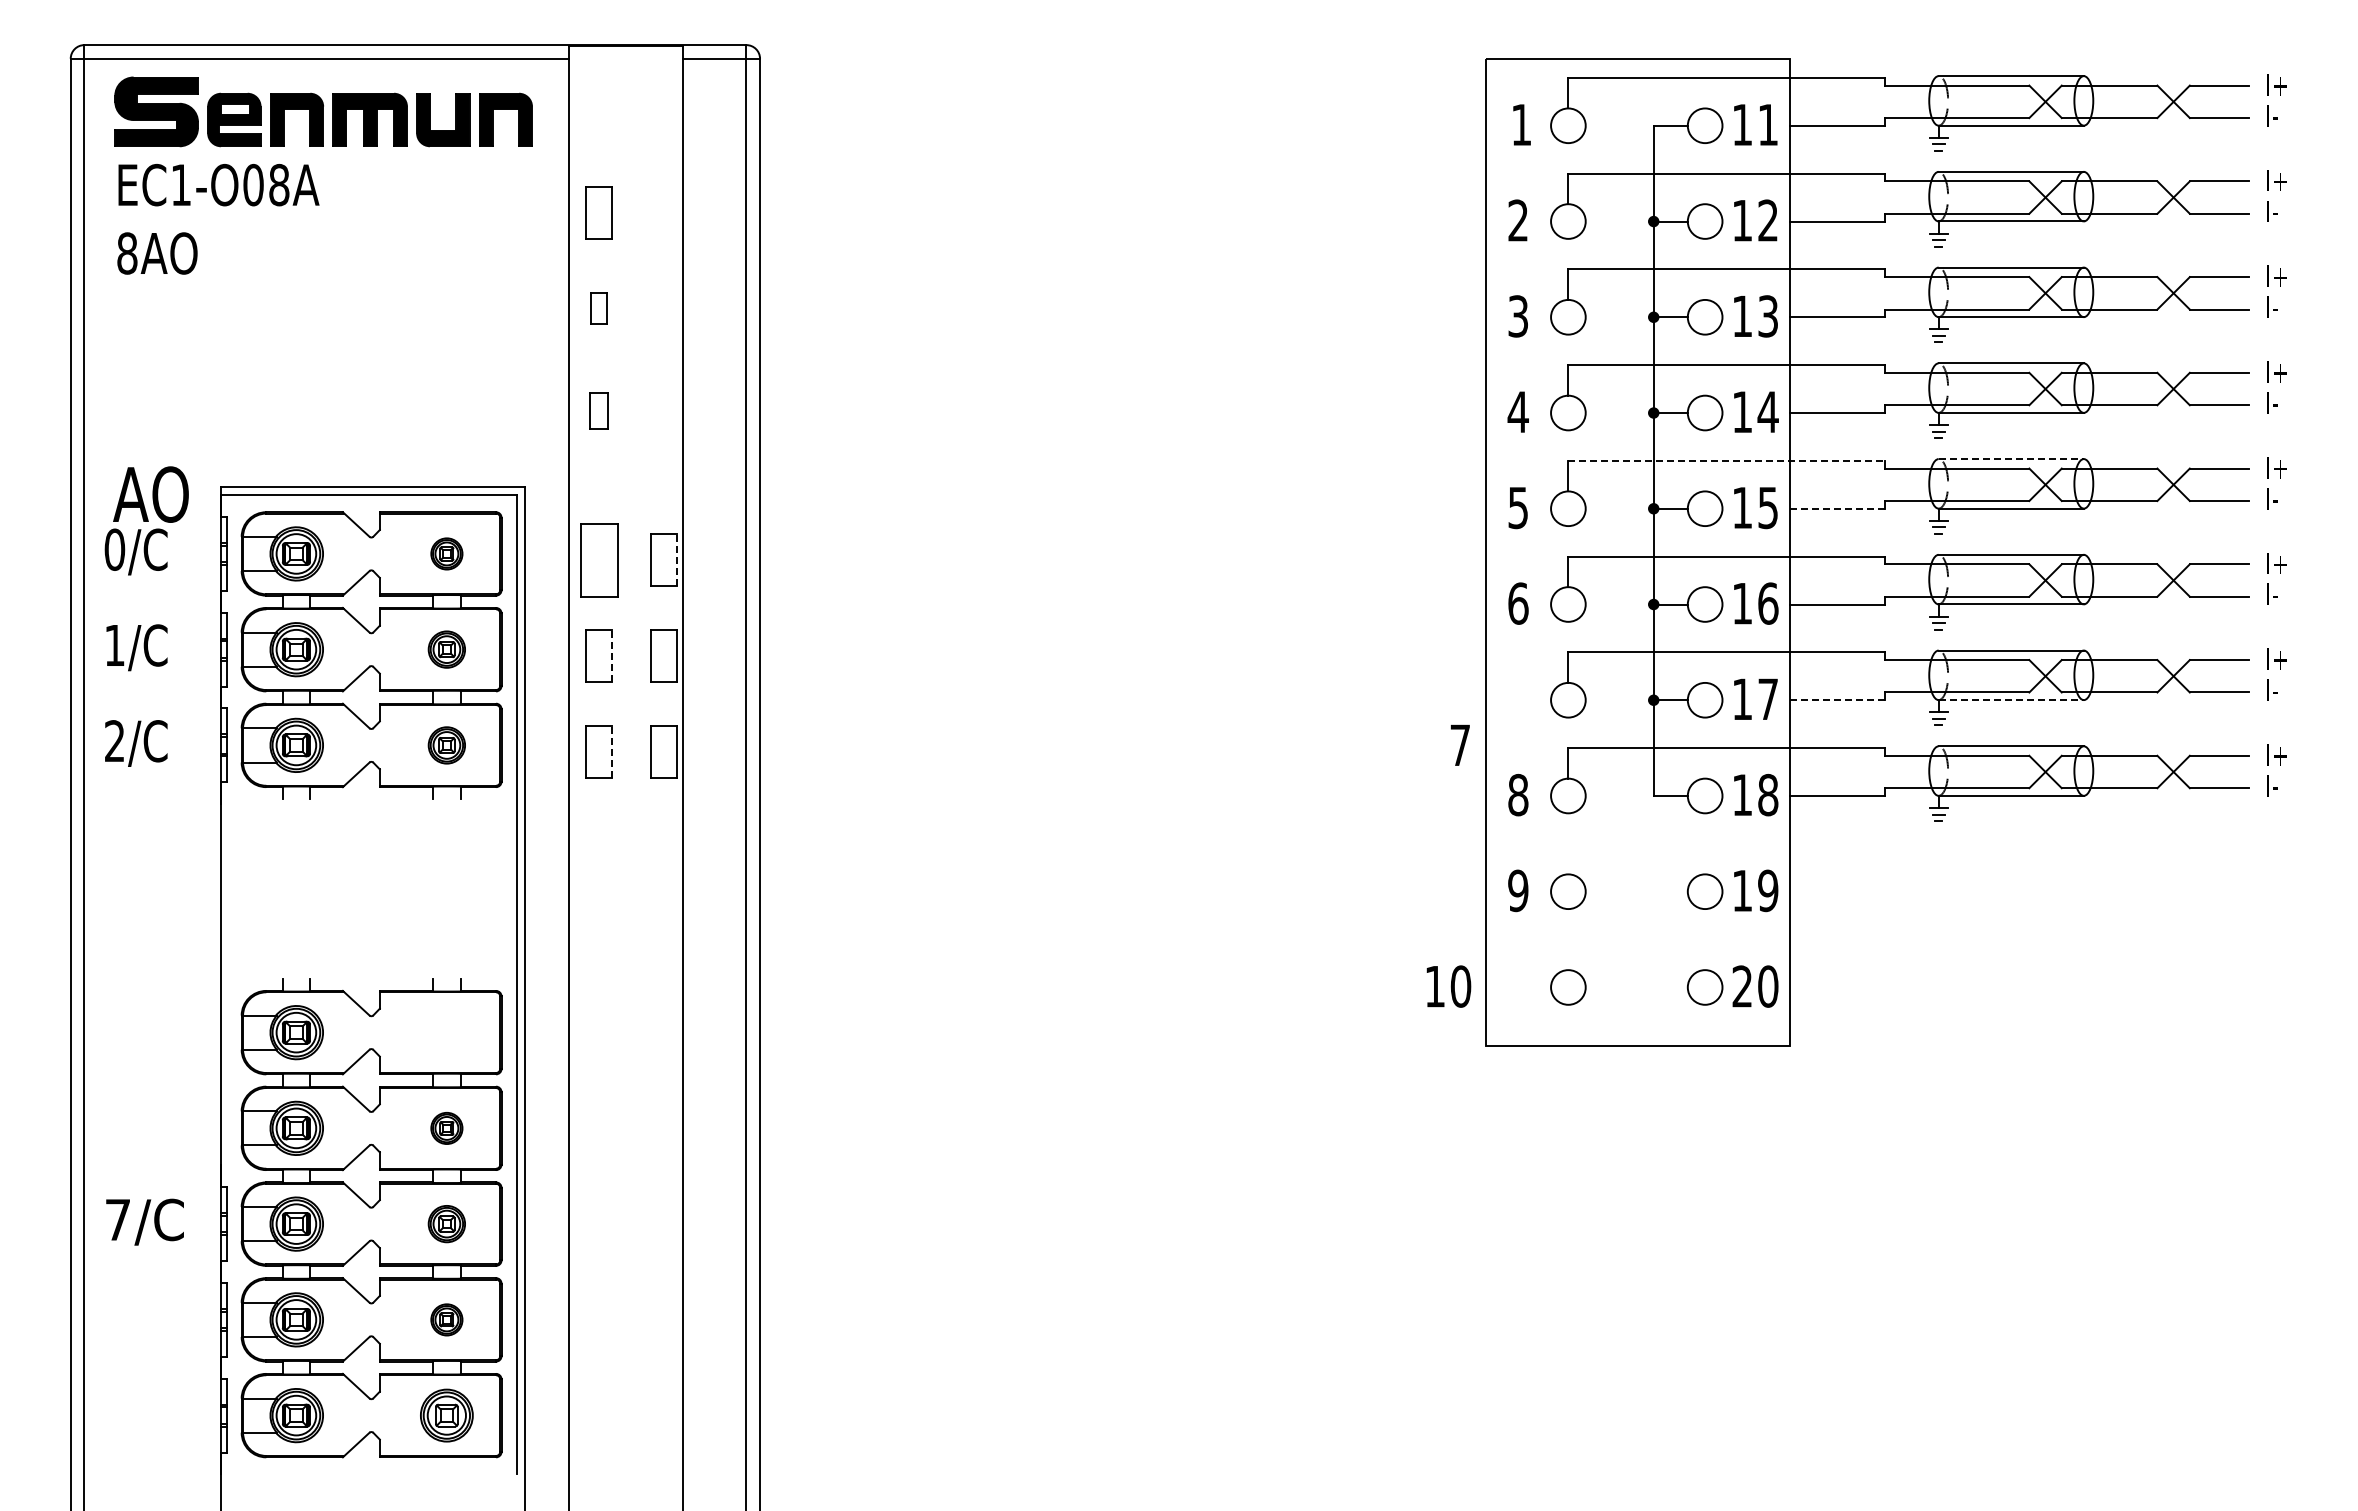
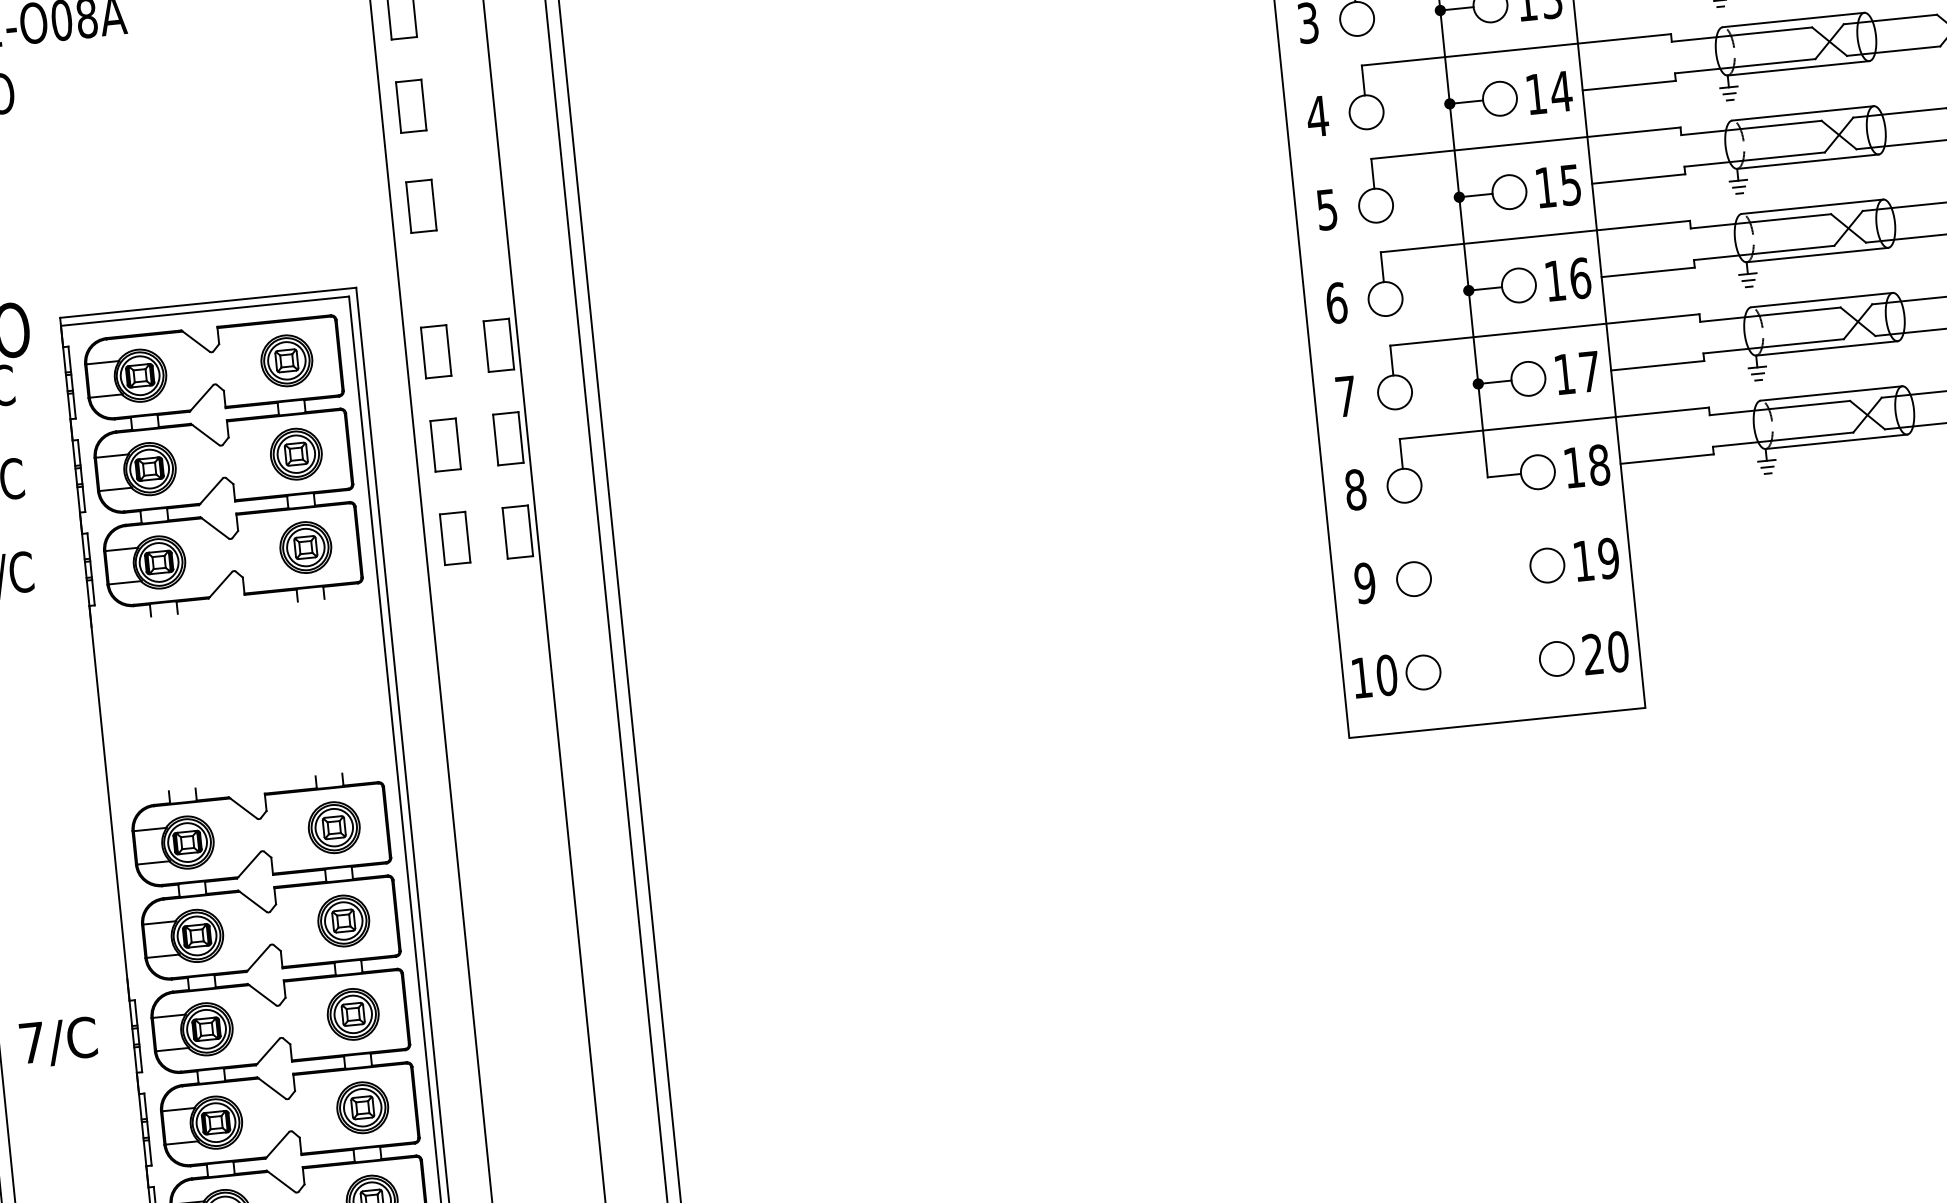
part: (598, 307) -> (410, 105), size x1.67
part: (598, 410) -> (420, 205), size x1.43
line: (2011, 459) -> (1803, 113), dashed -> solid
line: (1726, 460) -> (1525, 142), dashed -> solid
line: (1837, 508) -> (1638, 178), dashed -> solid
part: (446, 553) -> (286, 360), size x1.67
part: (598, 559) -> (435, 351), size x0.71
line: (676, 560) -> (511, 344), dashed -> solid
part: (446, 649) -> (295, 454), size x1.43
line: (612, 655) -> (458, 443), dashed -> solid
line: (1837, 700) -> (1657, 366), dashed -> solid
line: (2011, 700) -> (1827, 348), dashed -> solid
text: (1459, 744) -> (1345, 395), moved
part: (446, 745) -> (305, 547), size x1.43
line: (612, 751) -> (467, 537), dashed -> solid
text: (1448, 986) -> (1374, 676), moved
part: (446, 1032) -> (333, 827), added
part: (446, 1128) -> (343, 921), size x1.67
part: (446, 1223) -> (352, 1013), size x1.43
part: (446, 1319) -> (362, 1107), size x1.67

